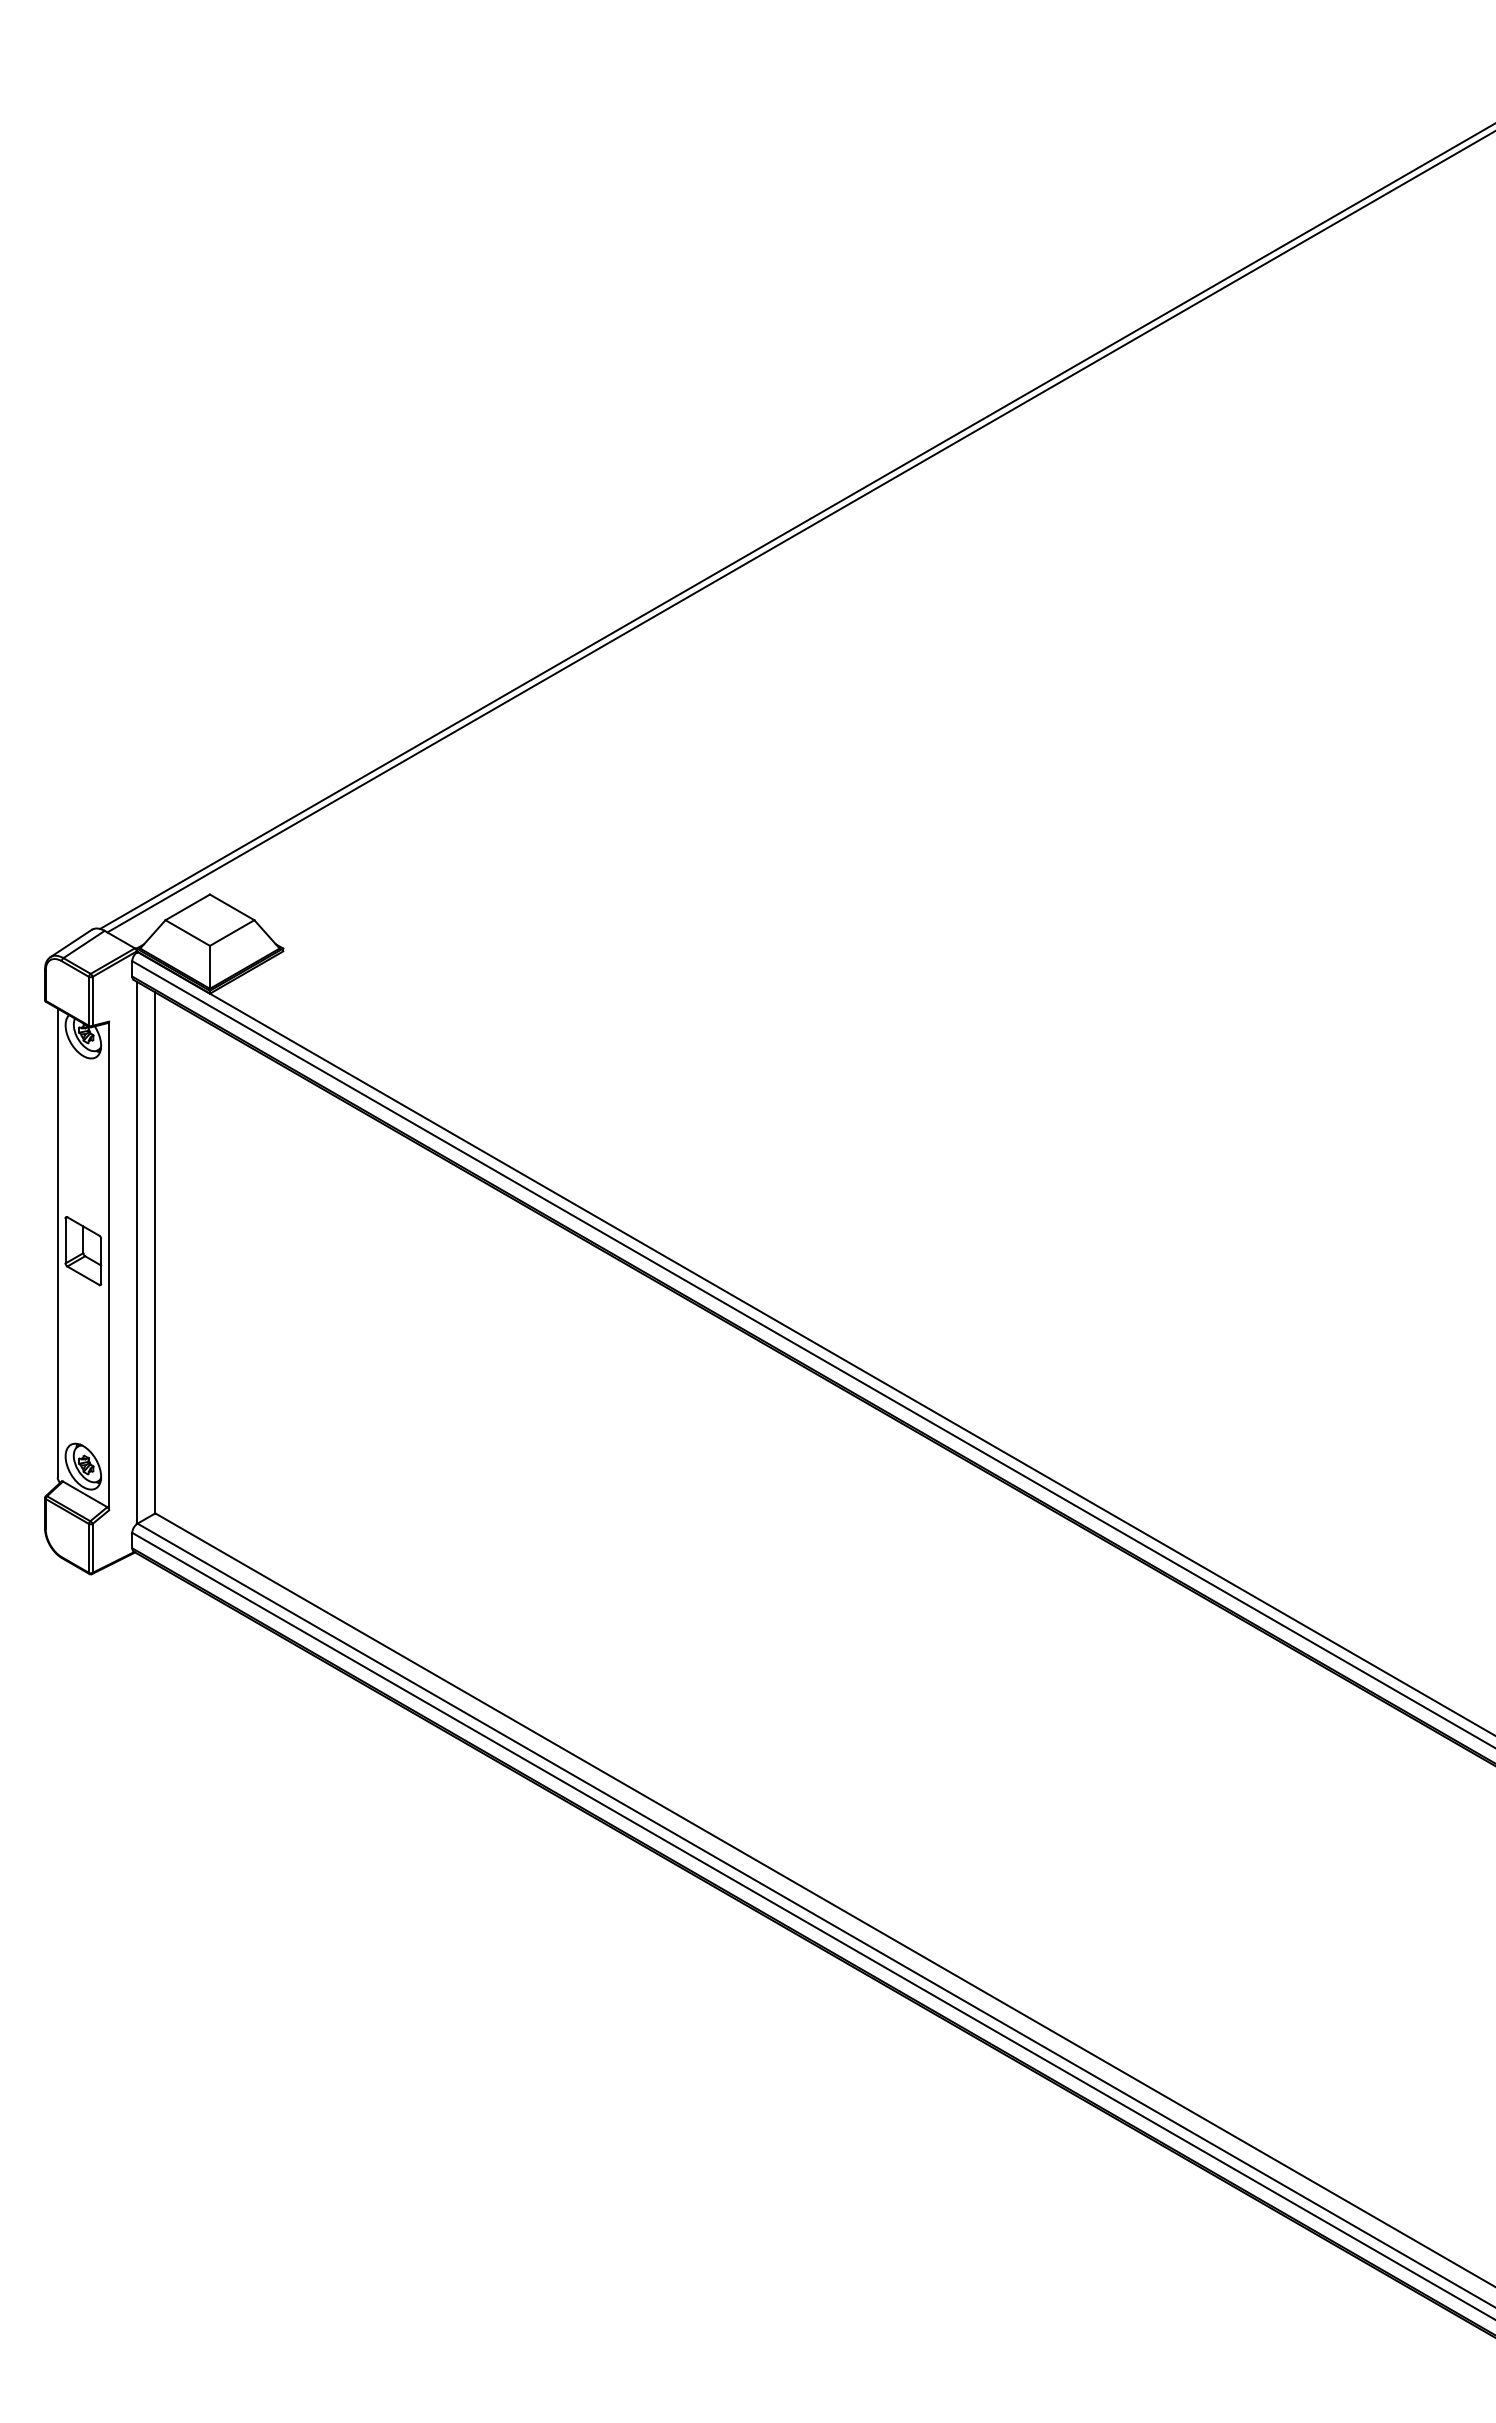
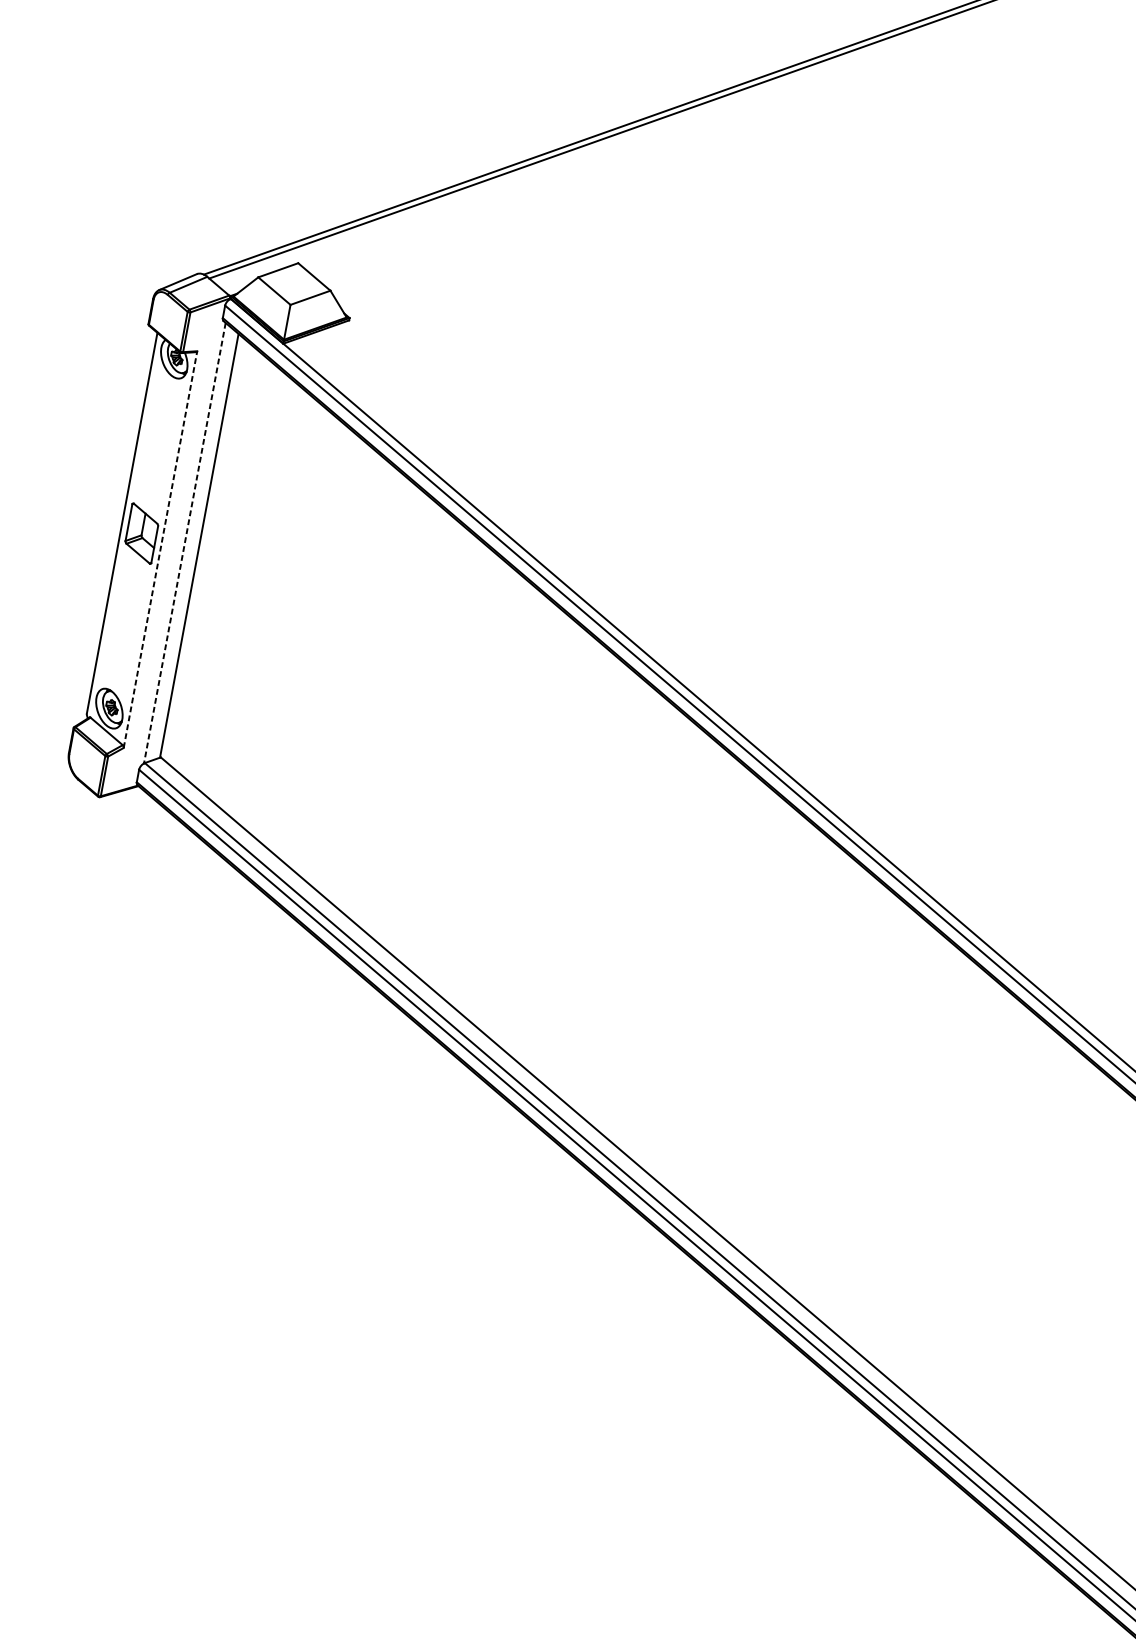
line: (136, 1253) -> (184, 543), solid -> dashed
line: (109, 1265) -> (160, 549), solid -> dashed

